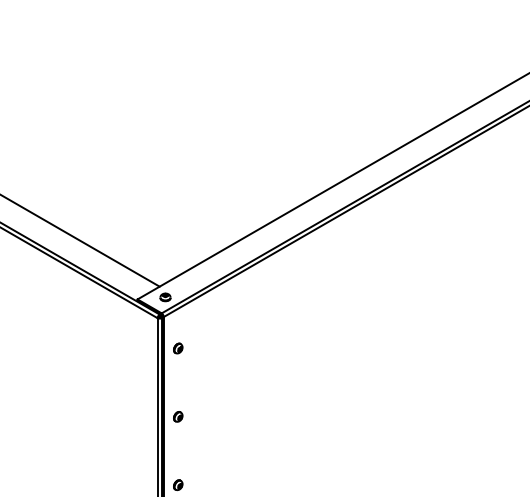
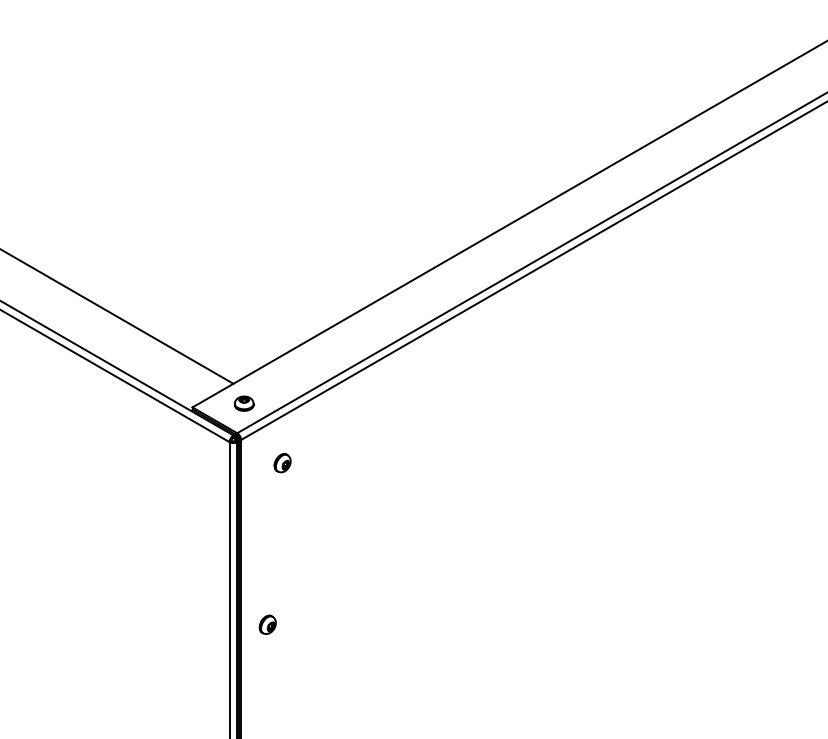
part: (178, 348) -> (283, 463), moved

